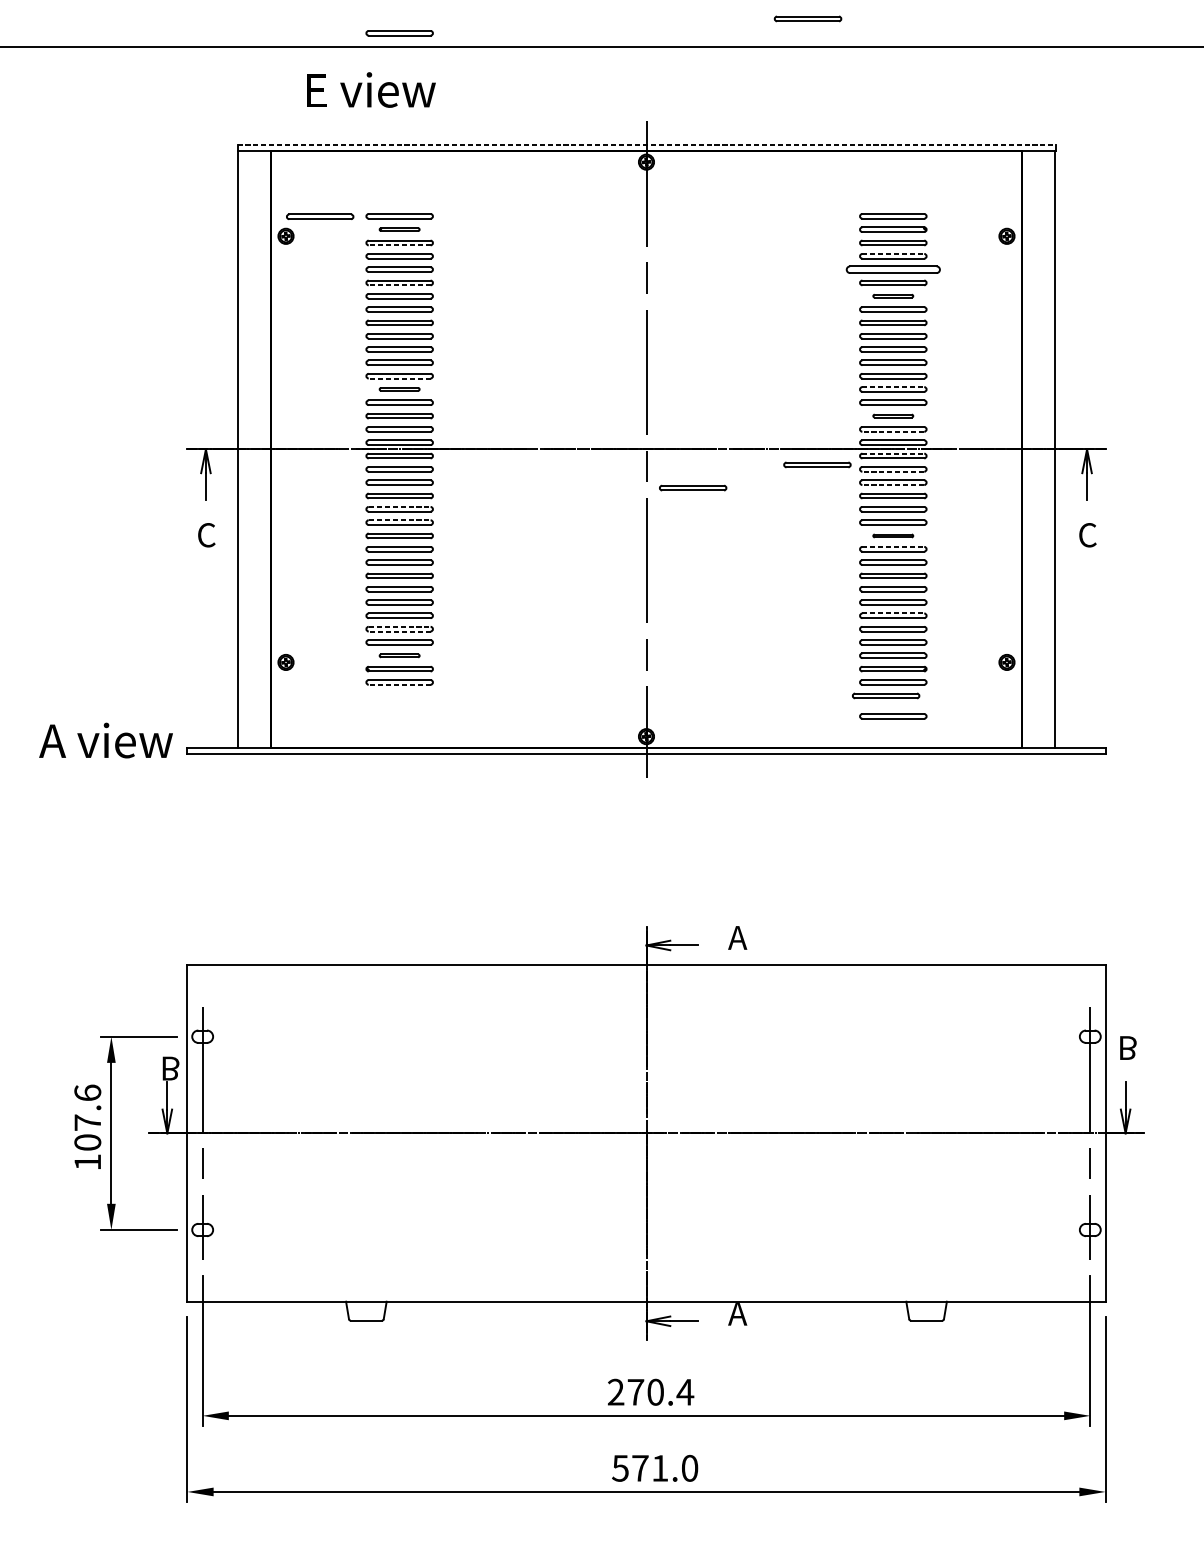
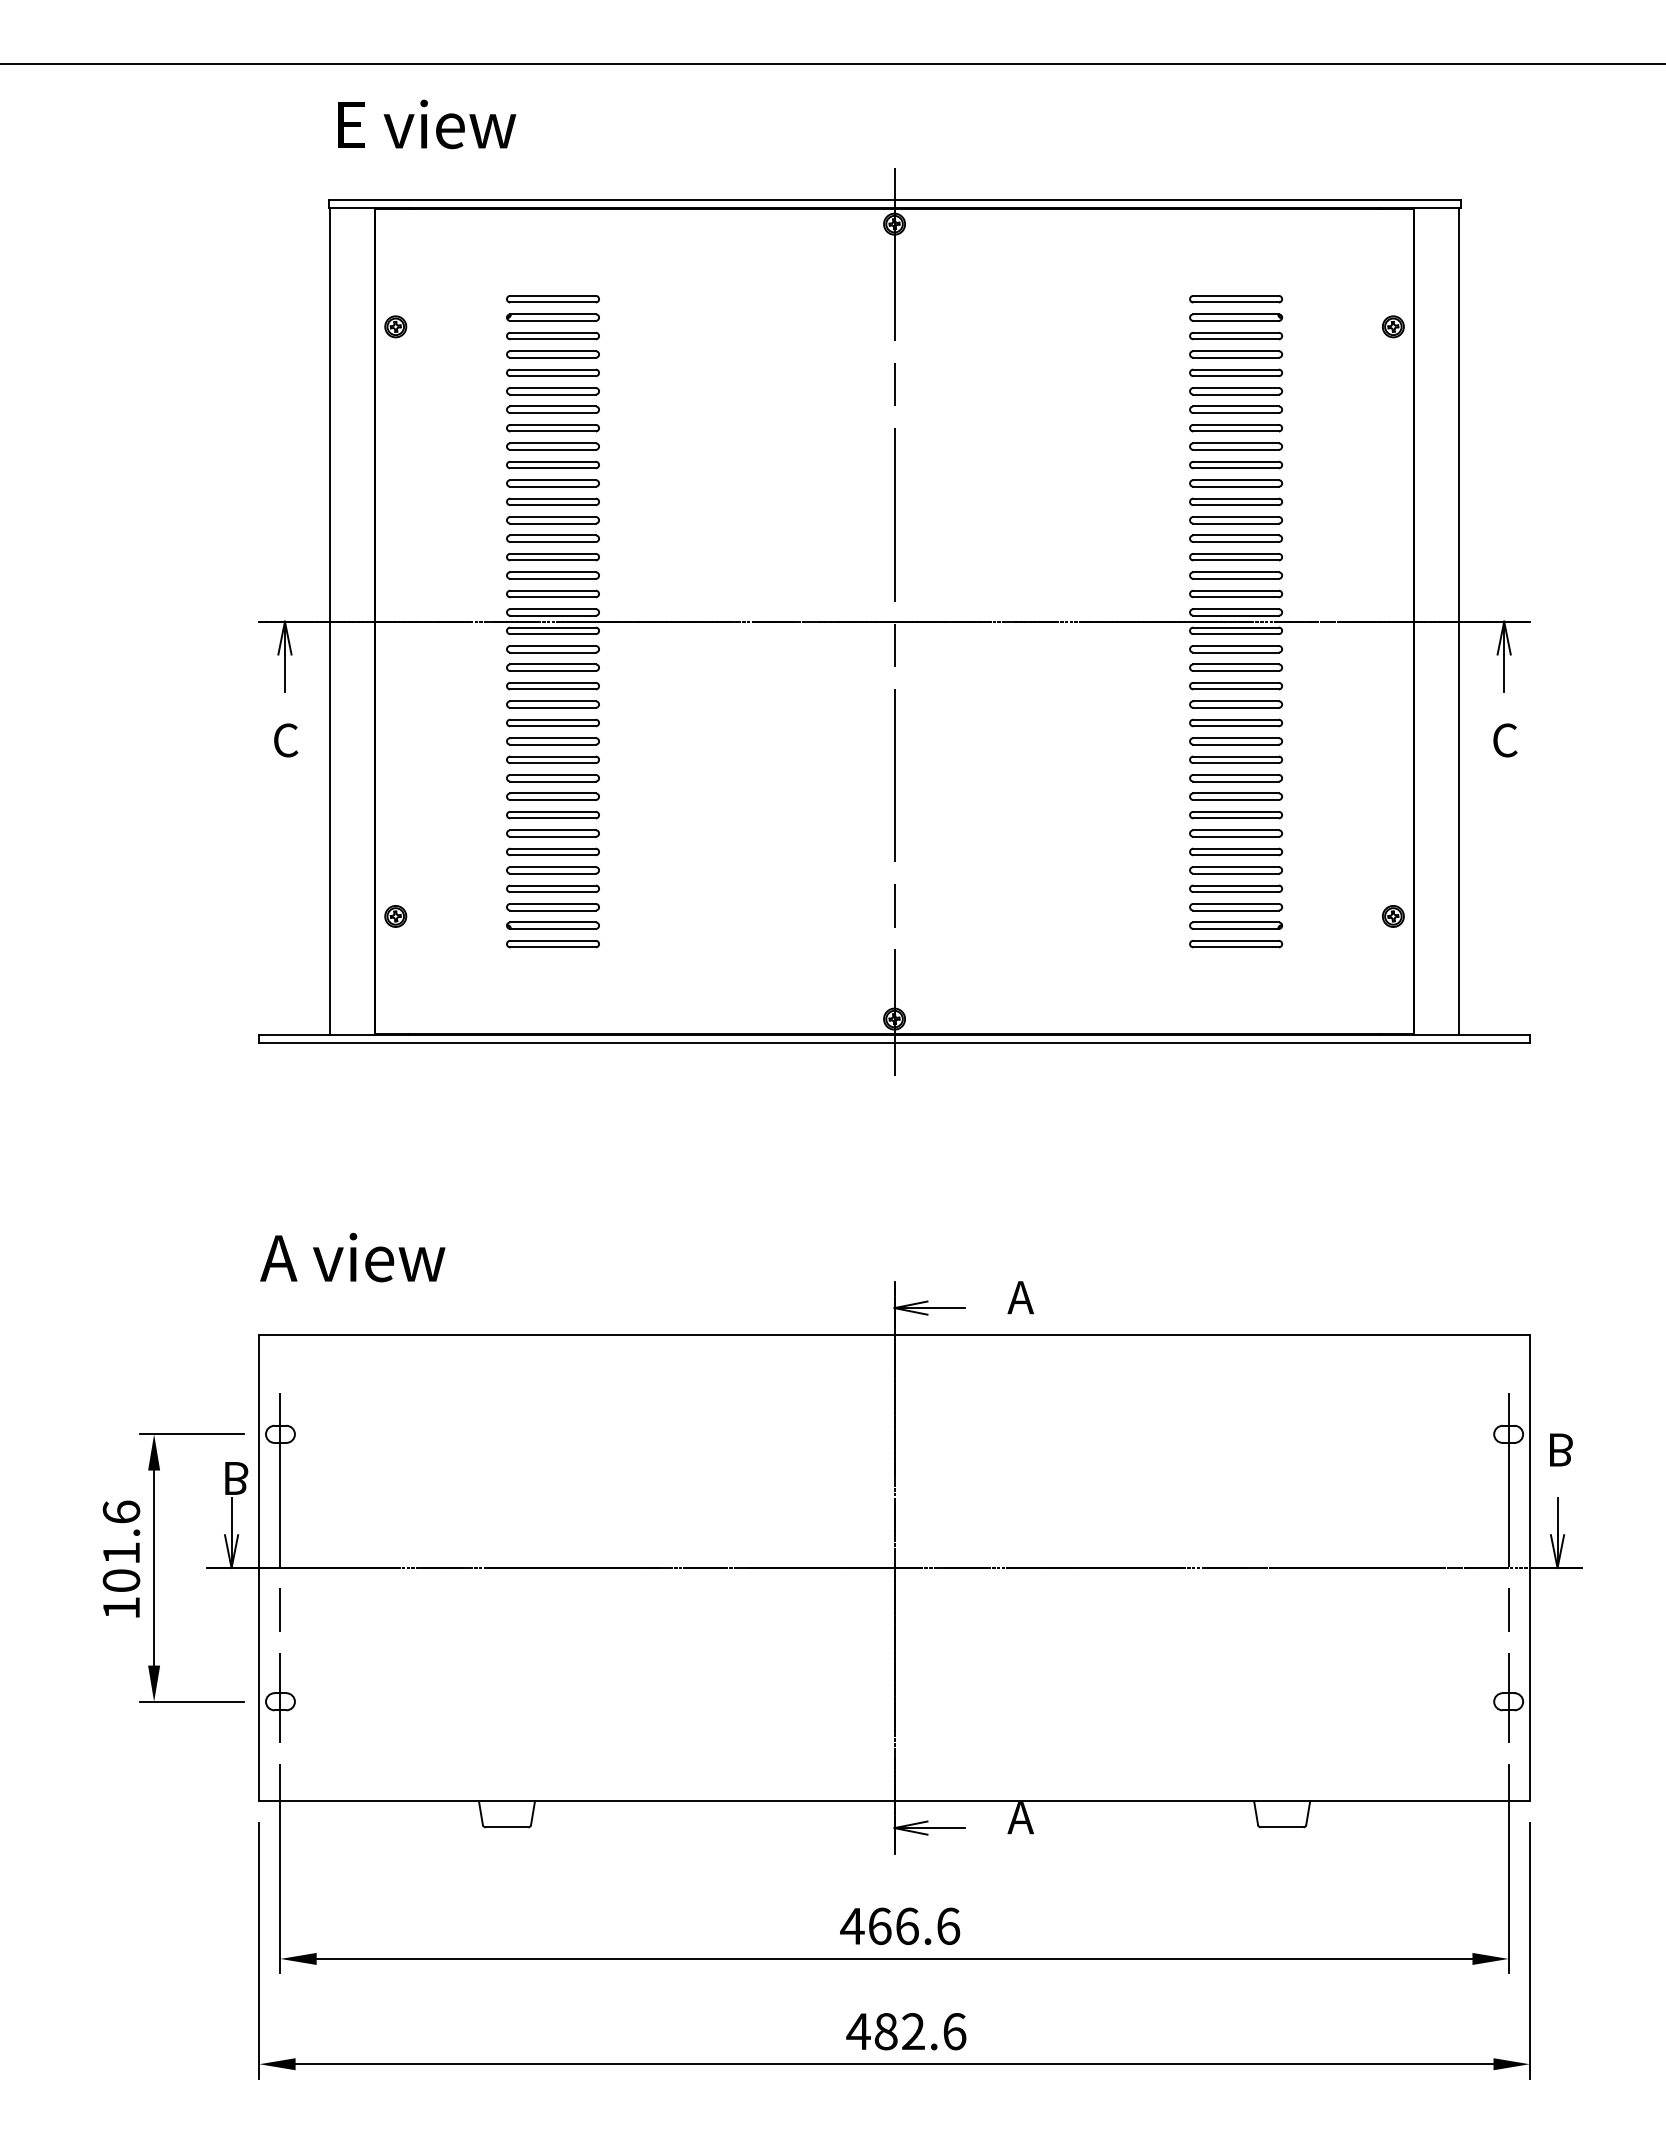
part: (807, 18) -> (1117, 25), removed
part: (399, 33) -> (552, 45), removed
text: (371, 90) -> (427, 124), moved
line: (646, 145) -> (894, 200), dashed -> solid
part: (319, 216) -> (442, 299), removed
part: (399, 229) -> (552, 317), size x1.67
line: (400, 245) -> (553, 339), dashed -> solid
line: (893, 254) -> (1236, 351), dashed -> solid
part: (892, 269) -> (1235, 372), size x0.71
line: (400, 285) -> (553, 394), dashed -> solid
part: (892, 296) -> (1235, 409), size x1.67
line: (400, 378) -> (553, 523), dashed -> solid
line: (893, 387) -> (1236, 535), dashed -> solid
part: (399, 389) -> (552, 538), size x1.67
part: (892, 416) -> (1235, 575), size x1.67
line: (893, 431) -> (1236, 597), dashed -> solid
line: (893, 453) -> (1236, 627), dashed -> solid
part: (817, 465) -> (1130, 643), removed
line: (893, 471) -> (1236, 652), dashed -> solid
line: (893, 485) -> (1236, 671), dashed -> solid
part: (692, 488) -> (958, 675), removed
line: (400, 507) -> (553, 701), dashed -> solid
line: (400, 520) -> (553, 719), dashed -> solid
part: (892, 536) -> (1235, 741), size x1.67
line: (893, 546) -> (1236, 756), dashed -> solid
line: (893, 613) -> (1236, 848), dashed -> solid
line: (400, 627) -> (553, 867), dashed -> solid
line: (400, 631) -> (553, 873), dashed -> solid
part: (399, 655) -> (552, 907), size x1.67
line: (400, 684) -> (553, 947), dashed -> solid
part: (885, 695) -> (1225, 962), removed
part: (892, 716) -> (1235, 991), removed
text: (105, 740) -> (352, 1257), moved
text: (87, 1122) -> (121, 1553), 107.6 -> 101.6
text: (650, 1392) -> (900, 1926), 270.4 -> 466.6
text: (655, 1468) -> (906, 2031), 571.0 -> 482.6

